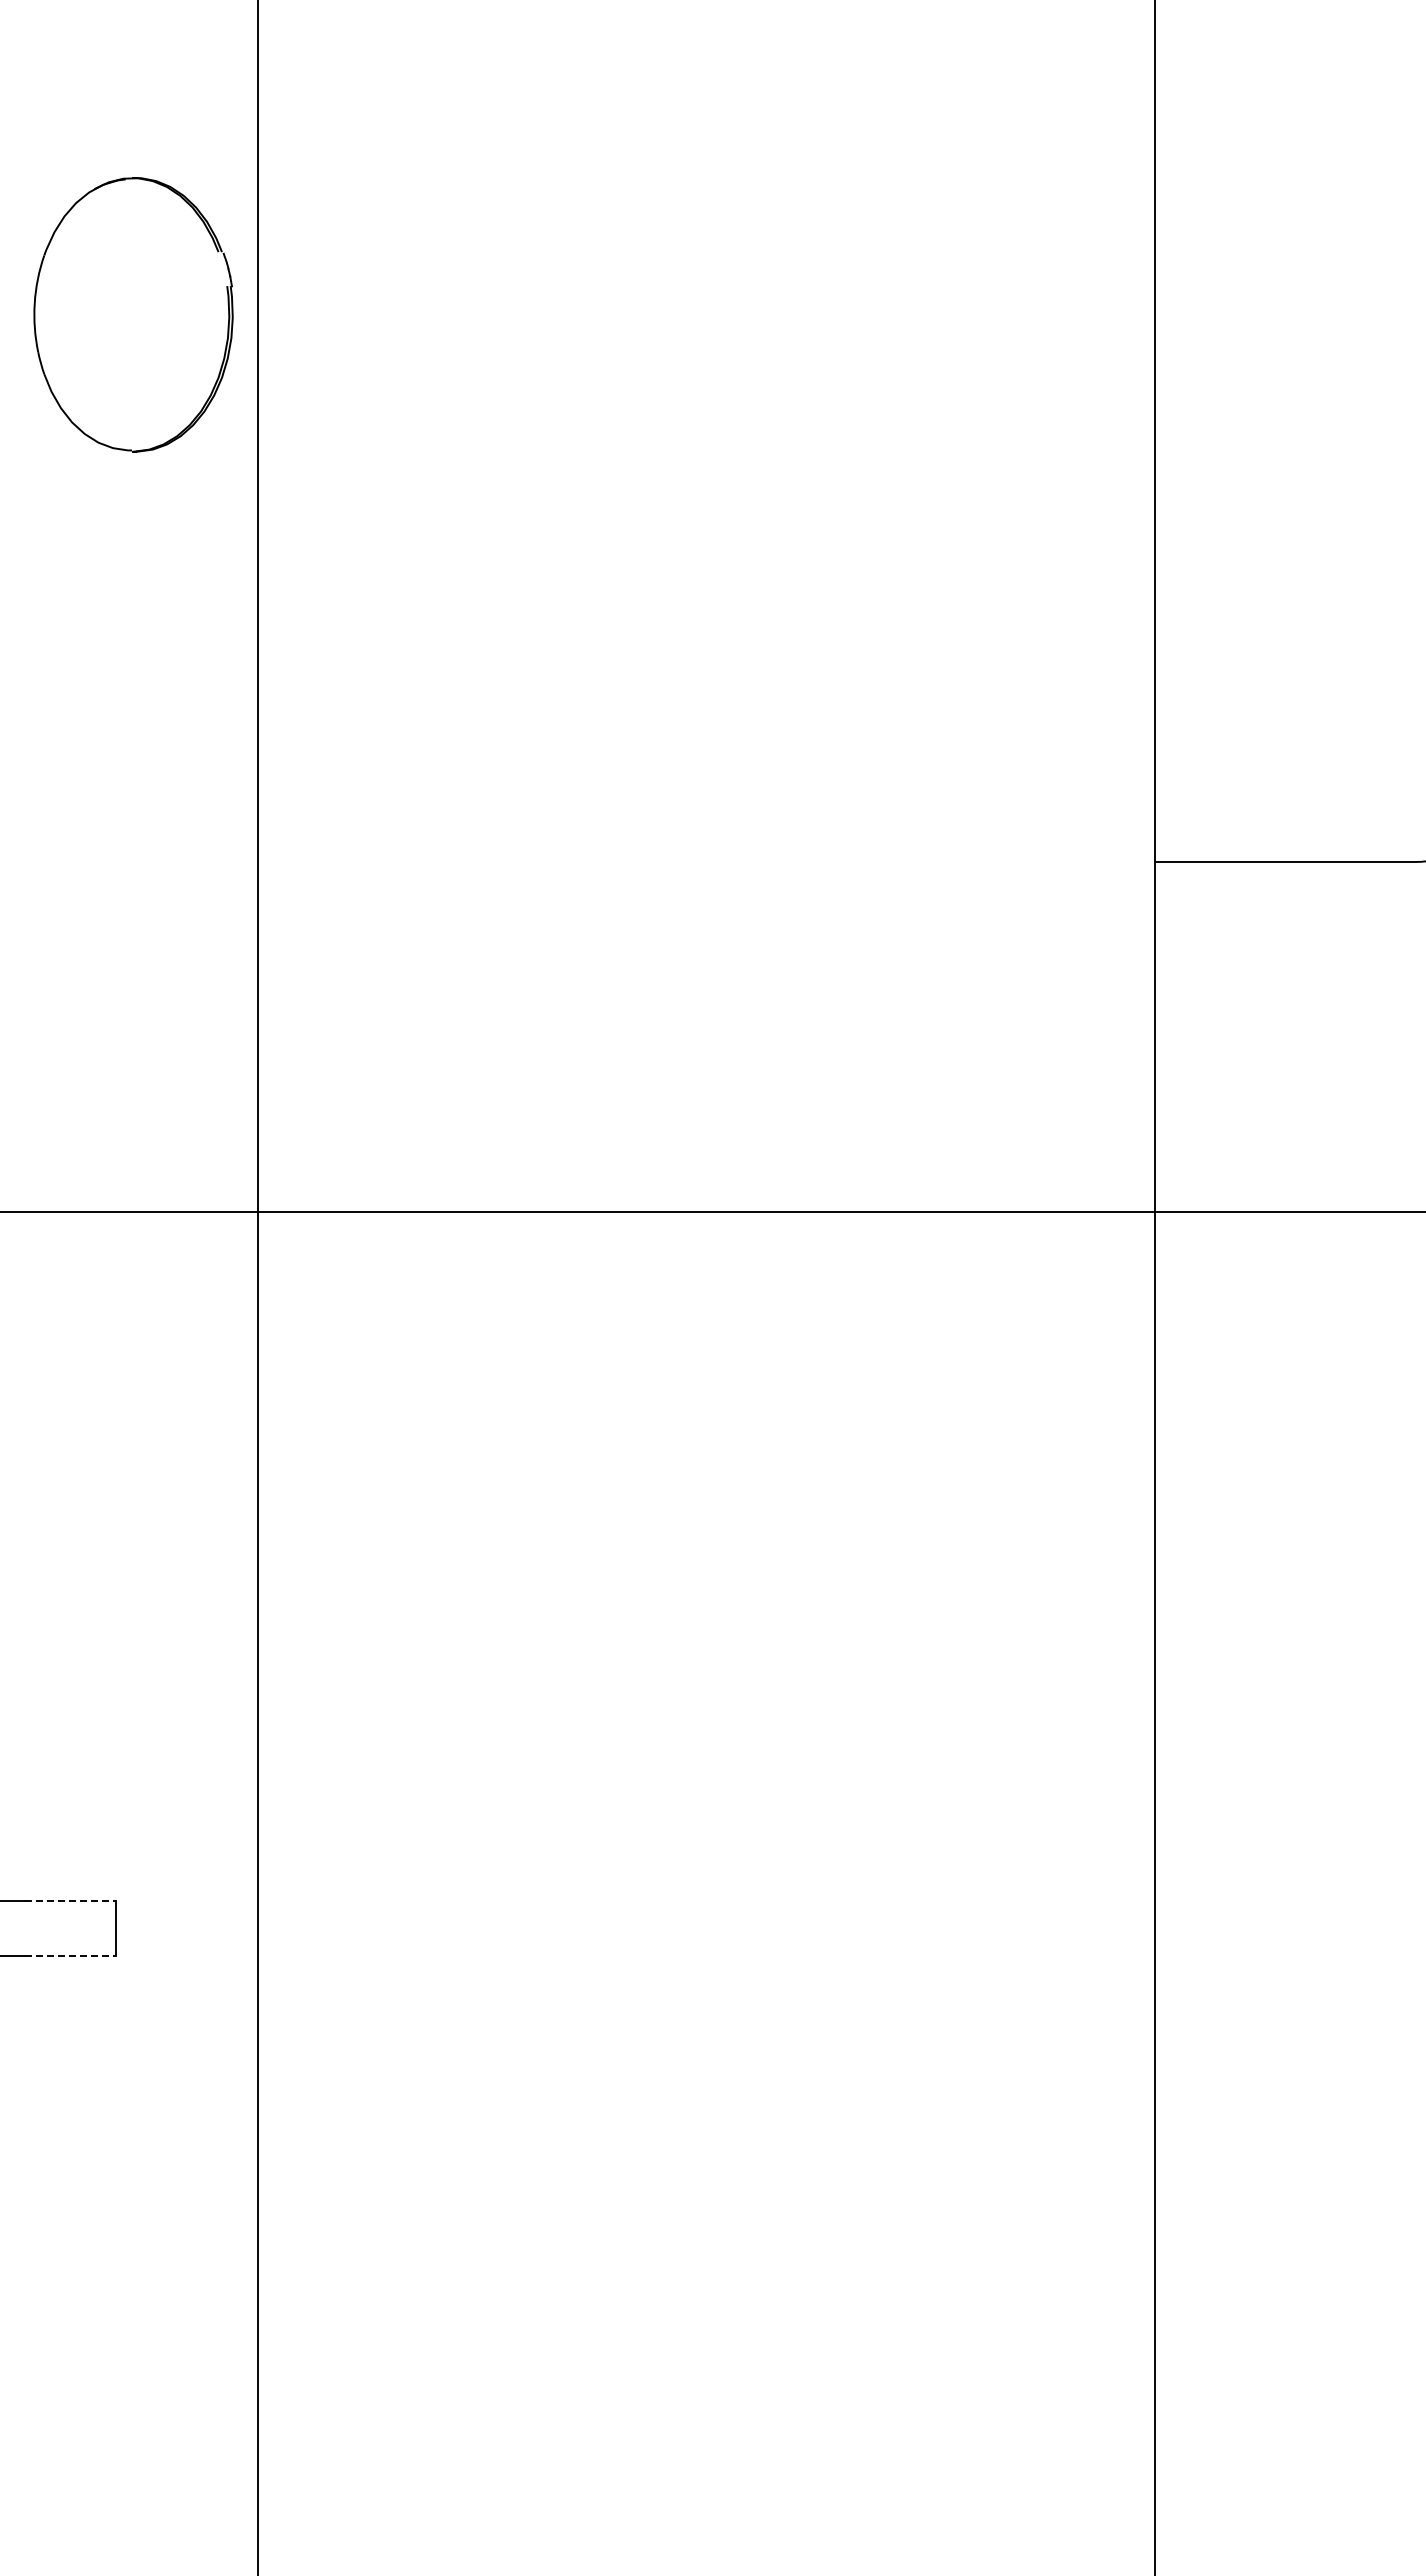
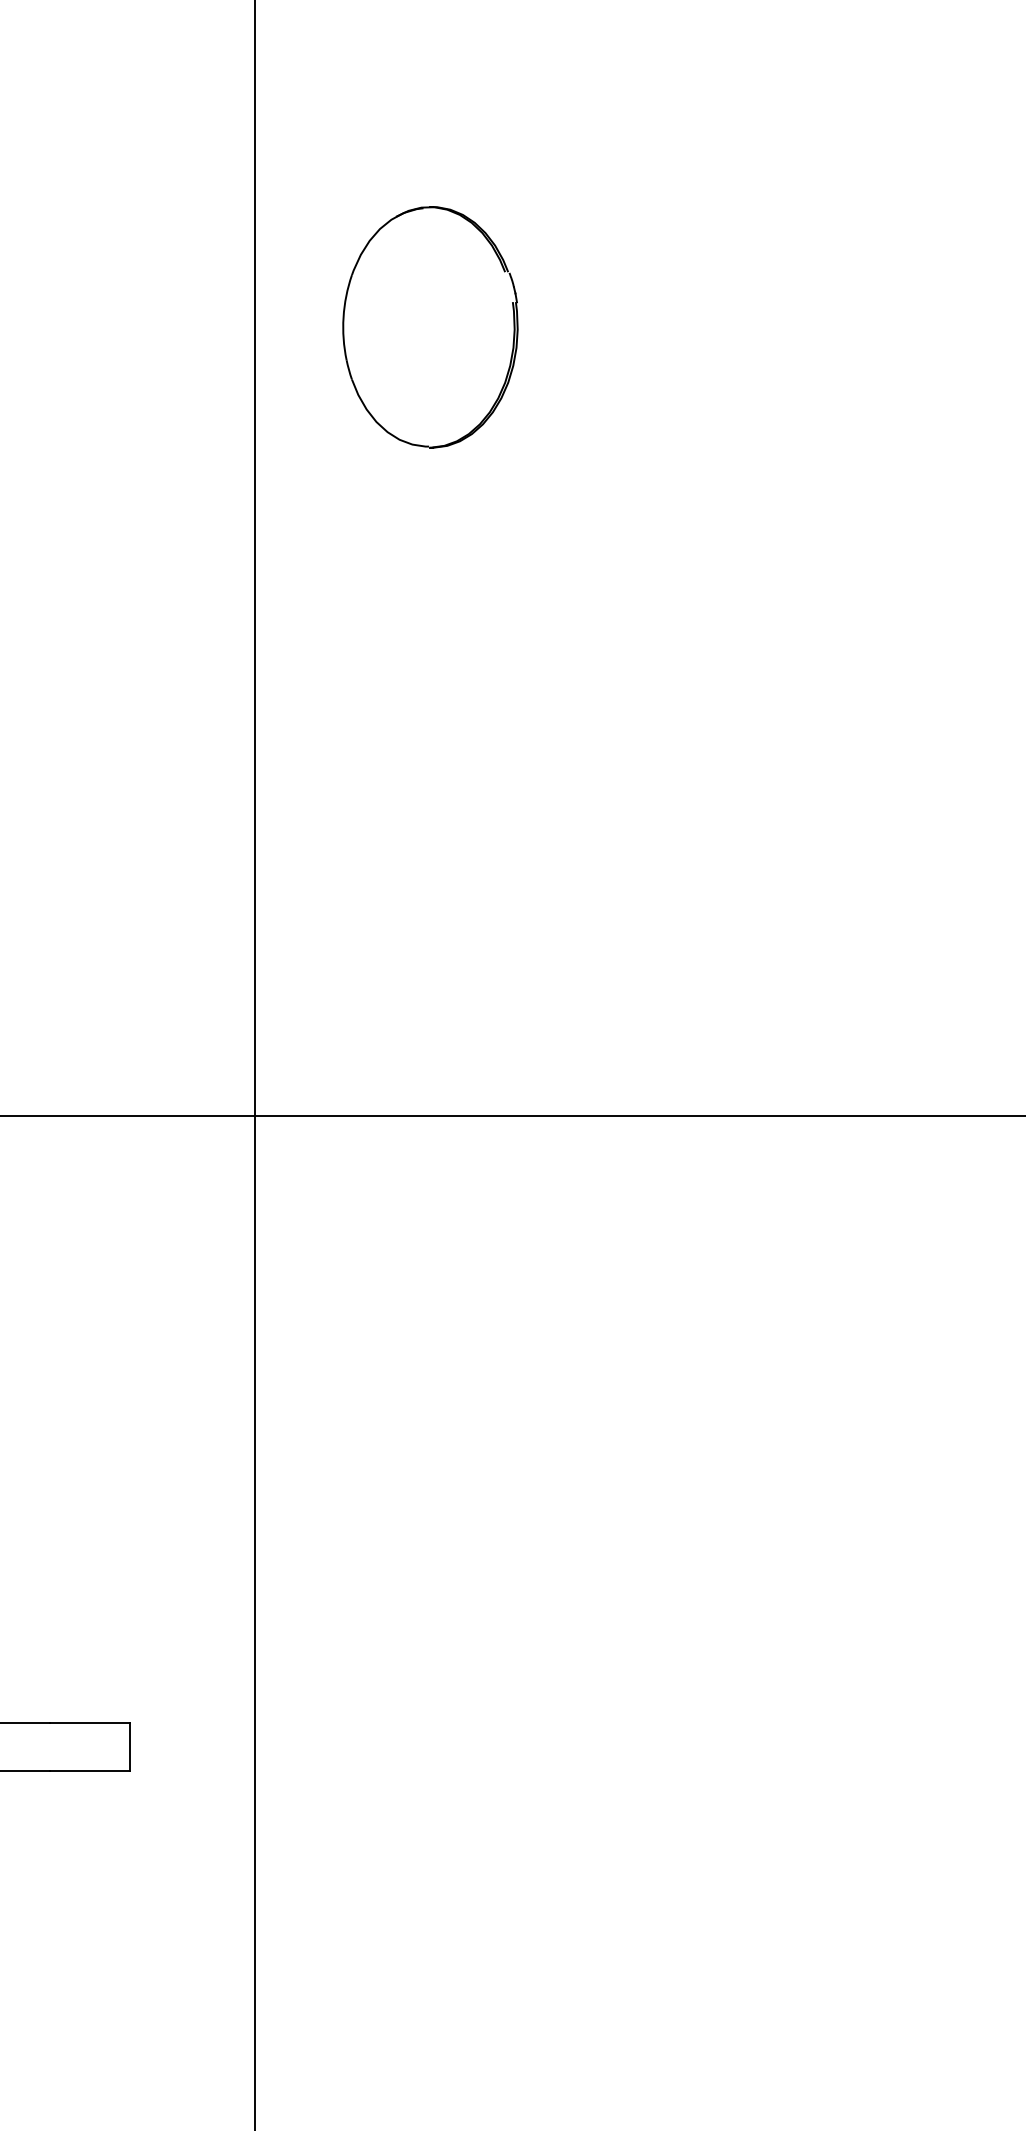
part: (133, 314) -> (430, 327), moved
line: (70, 1901) -> (90, 1722), dashed -> solid
line: (70, 1956) -> (90, 1771), dashed -> solid

